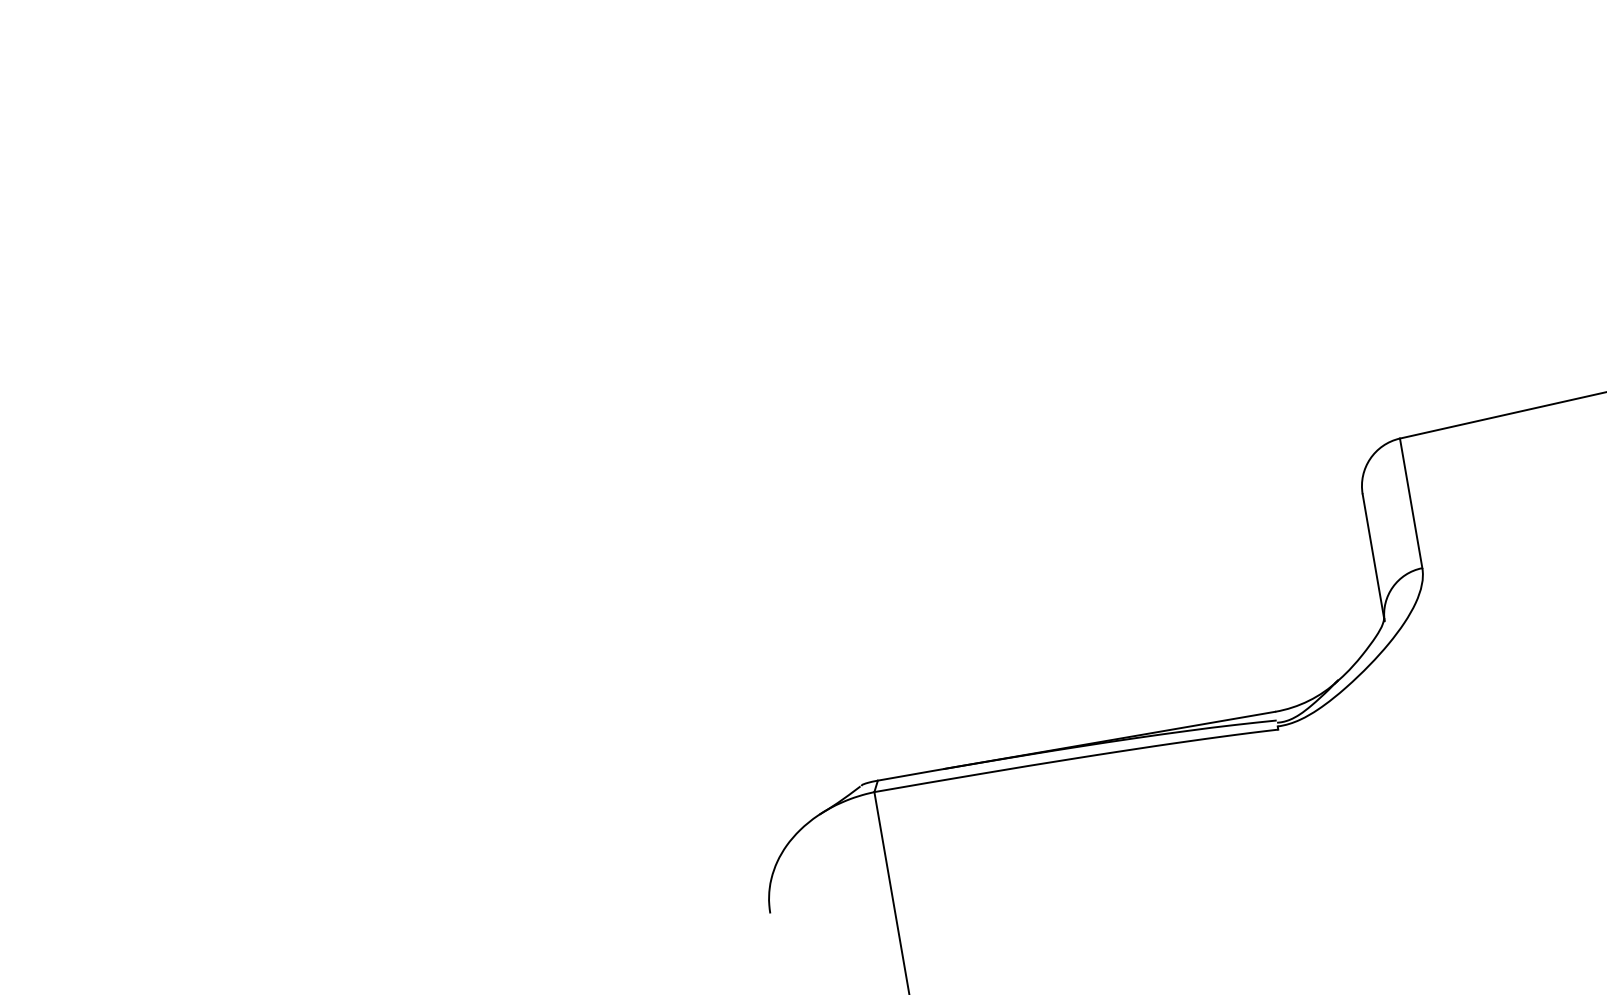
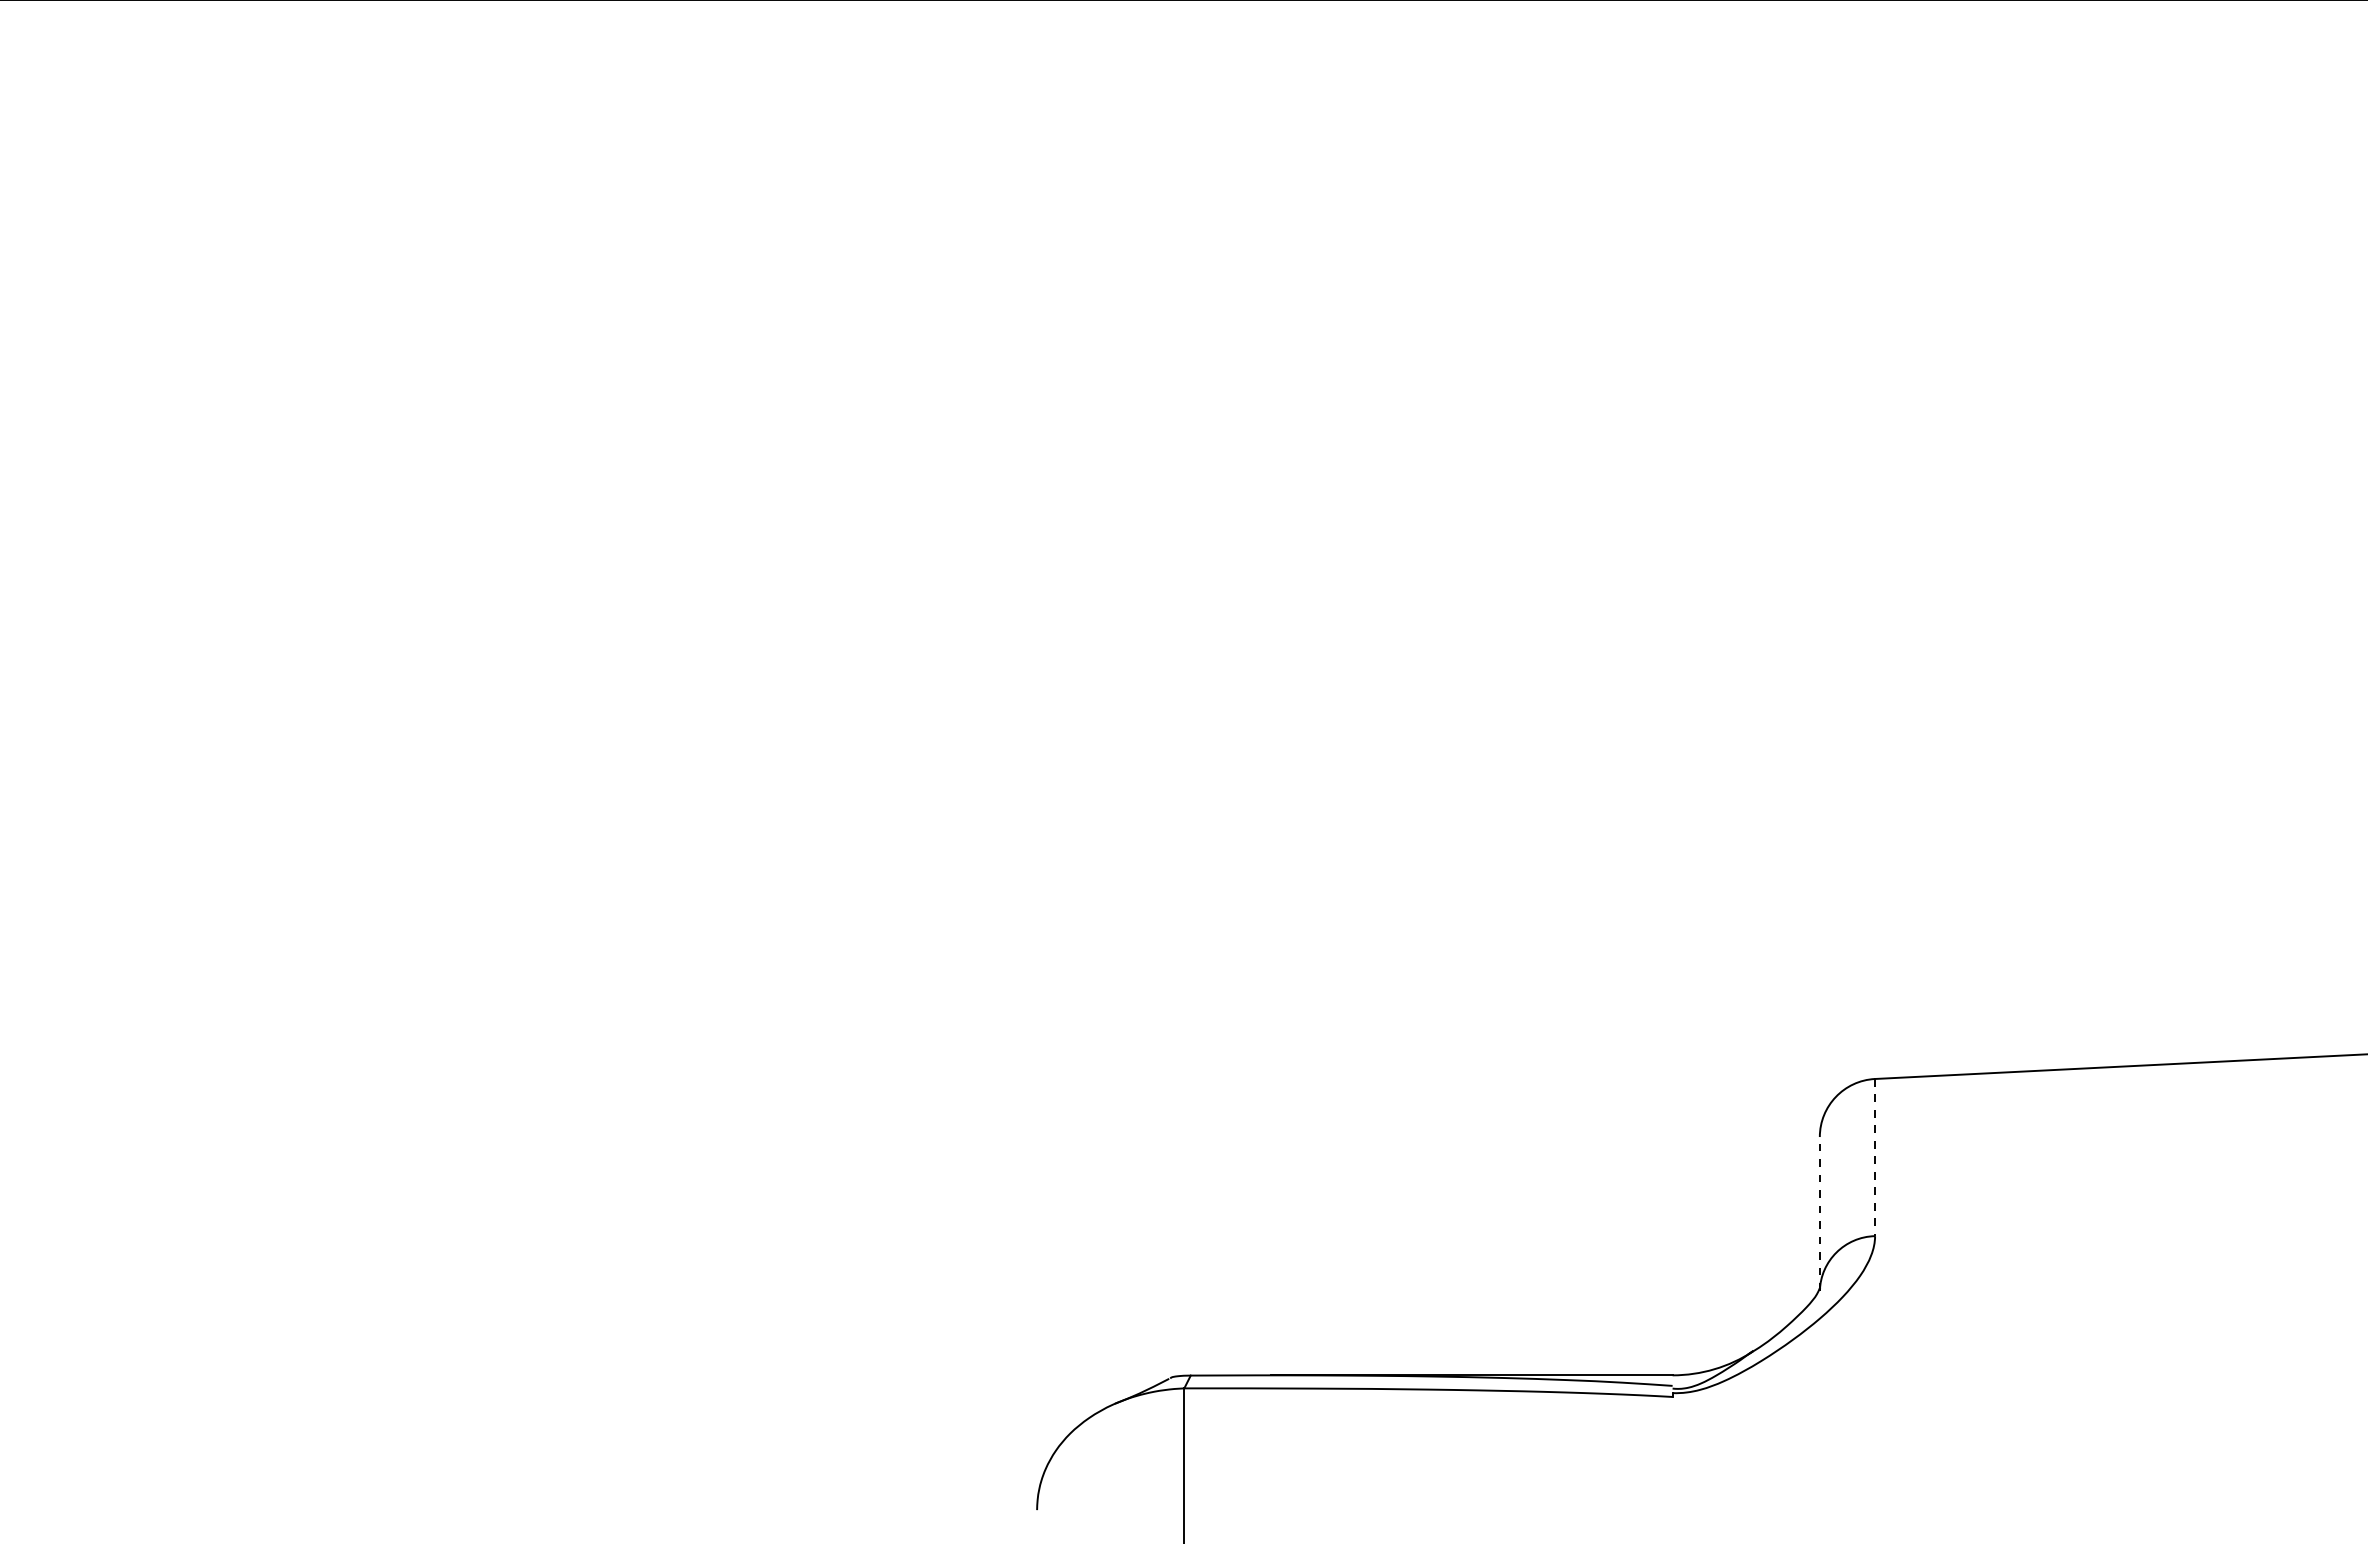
line: (1411, 503) -> (1875, 1157), solid -> dashed
line: (1373, 557) -> (1819, 1213), solid -> dashed

